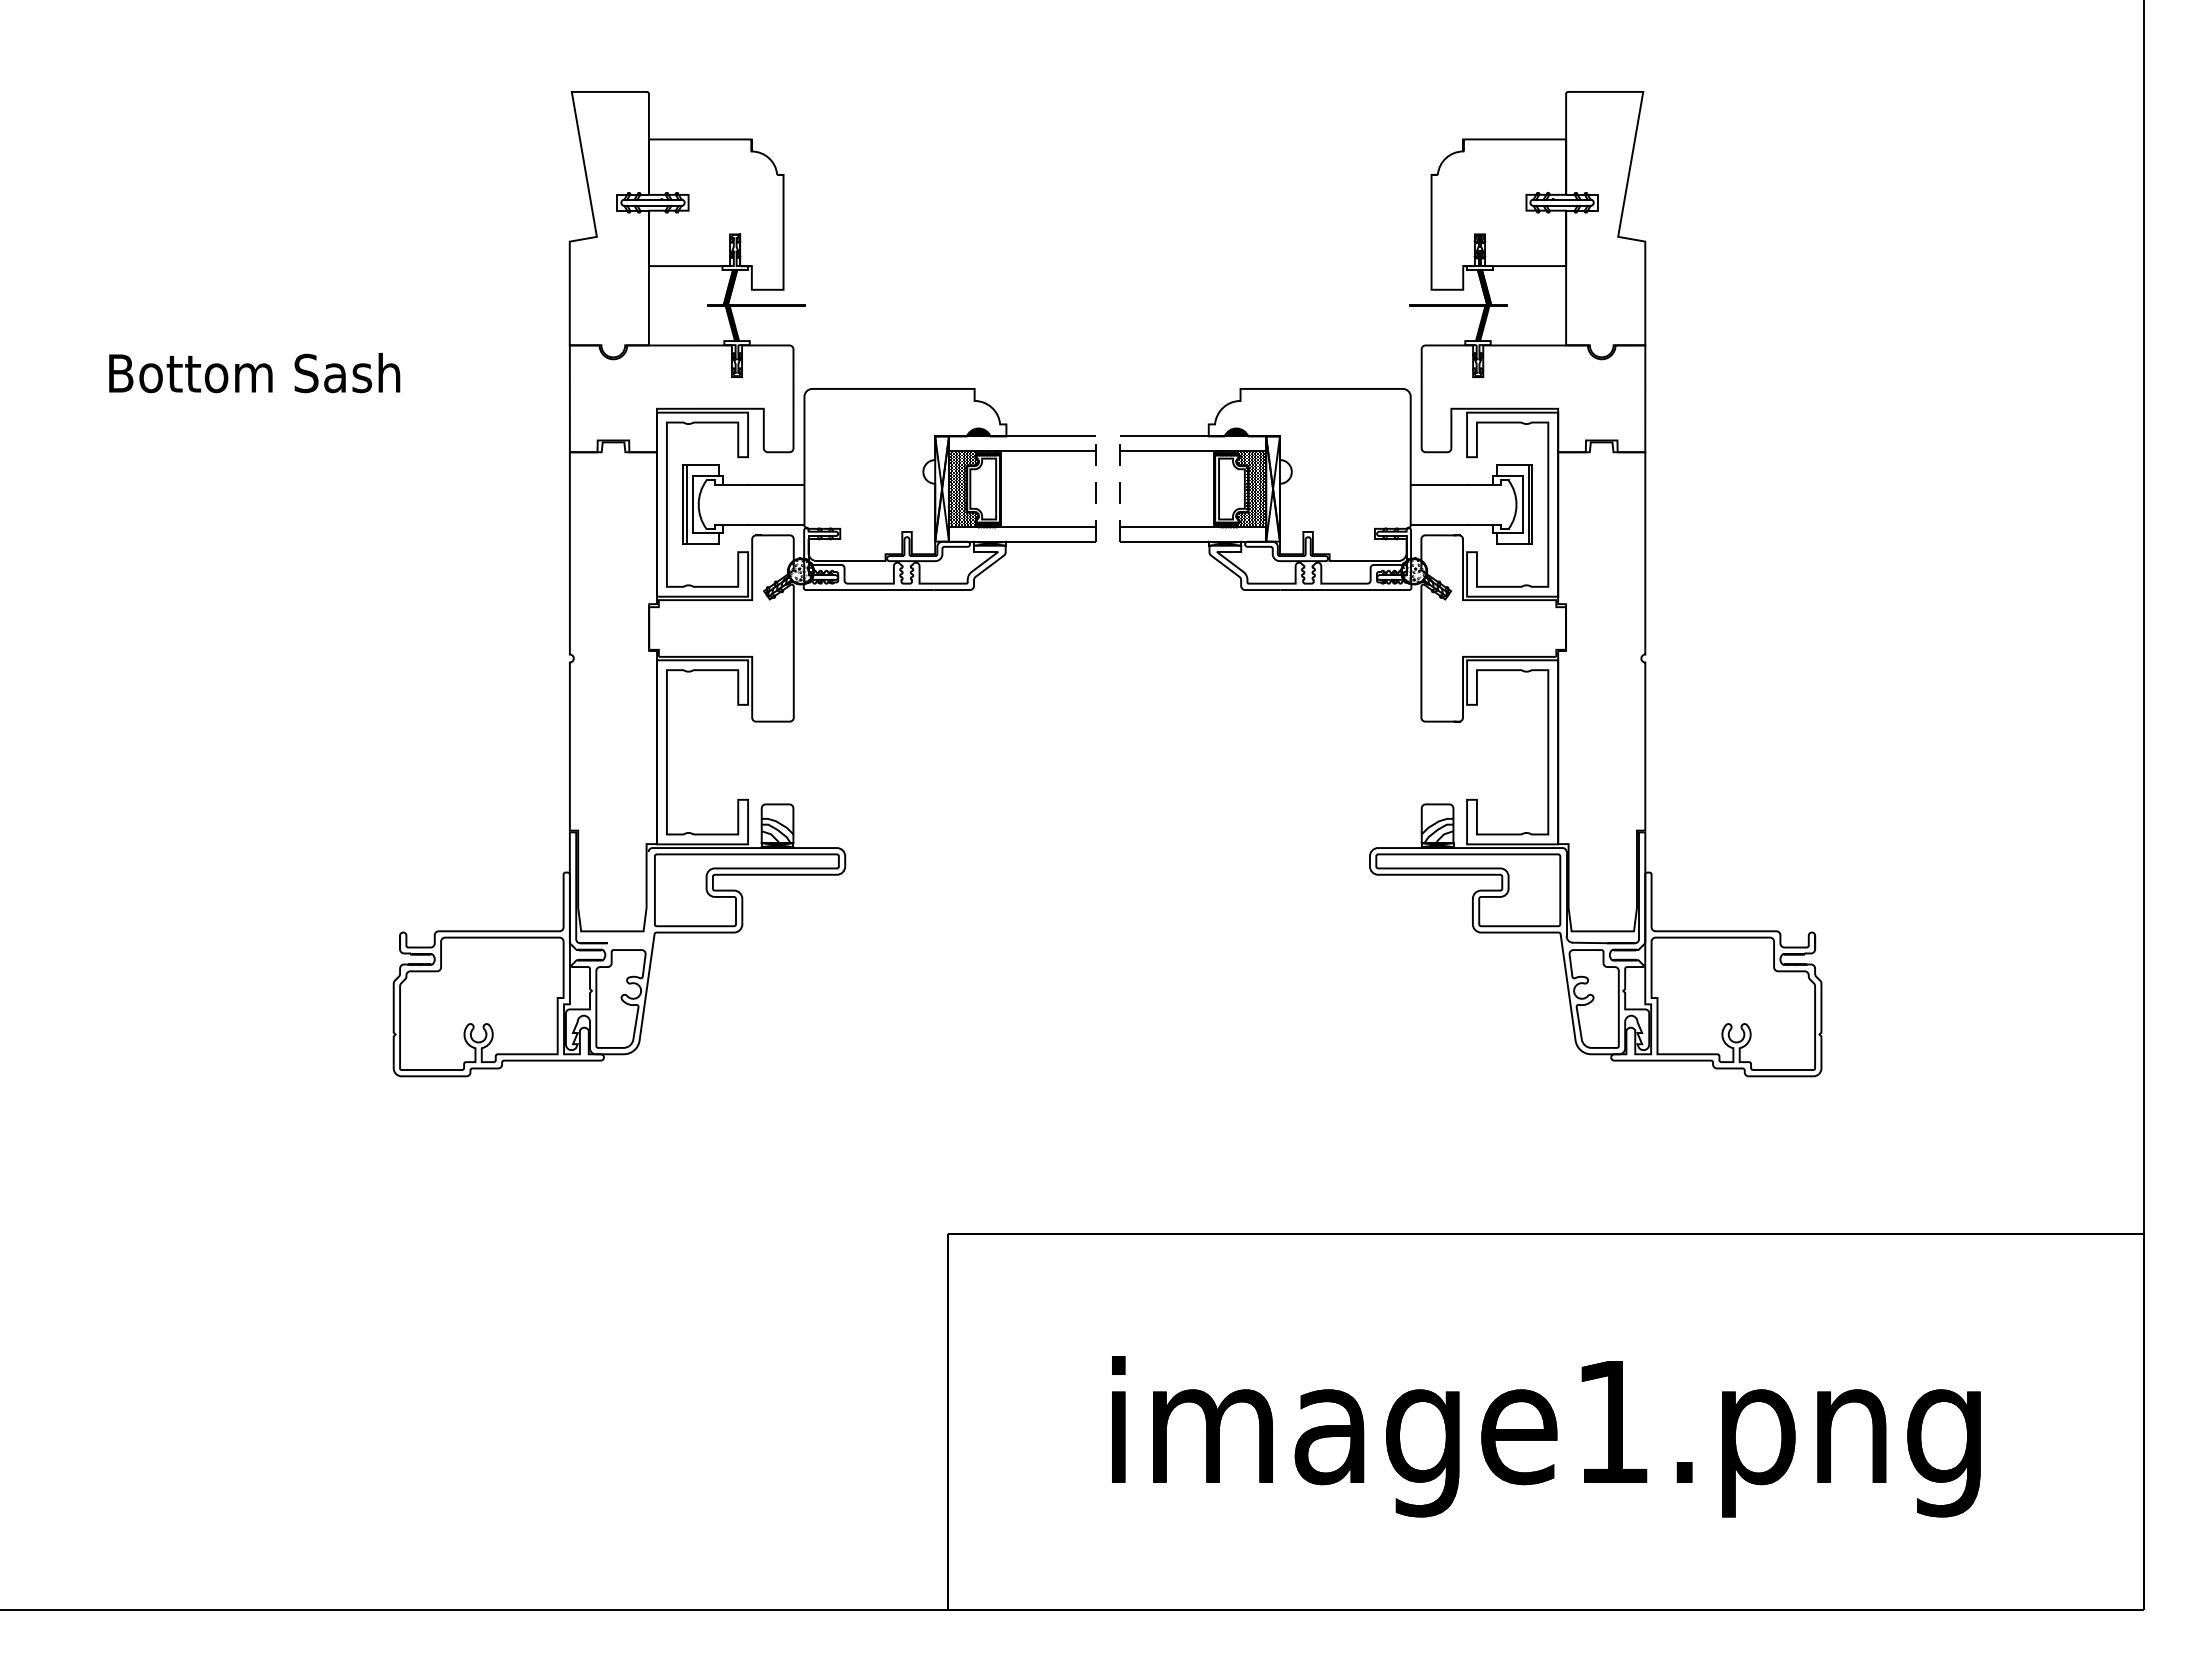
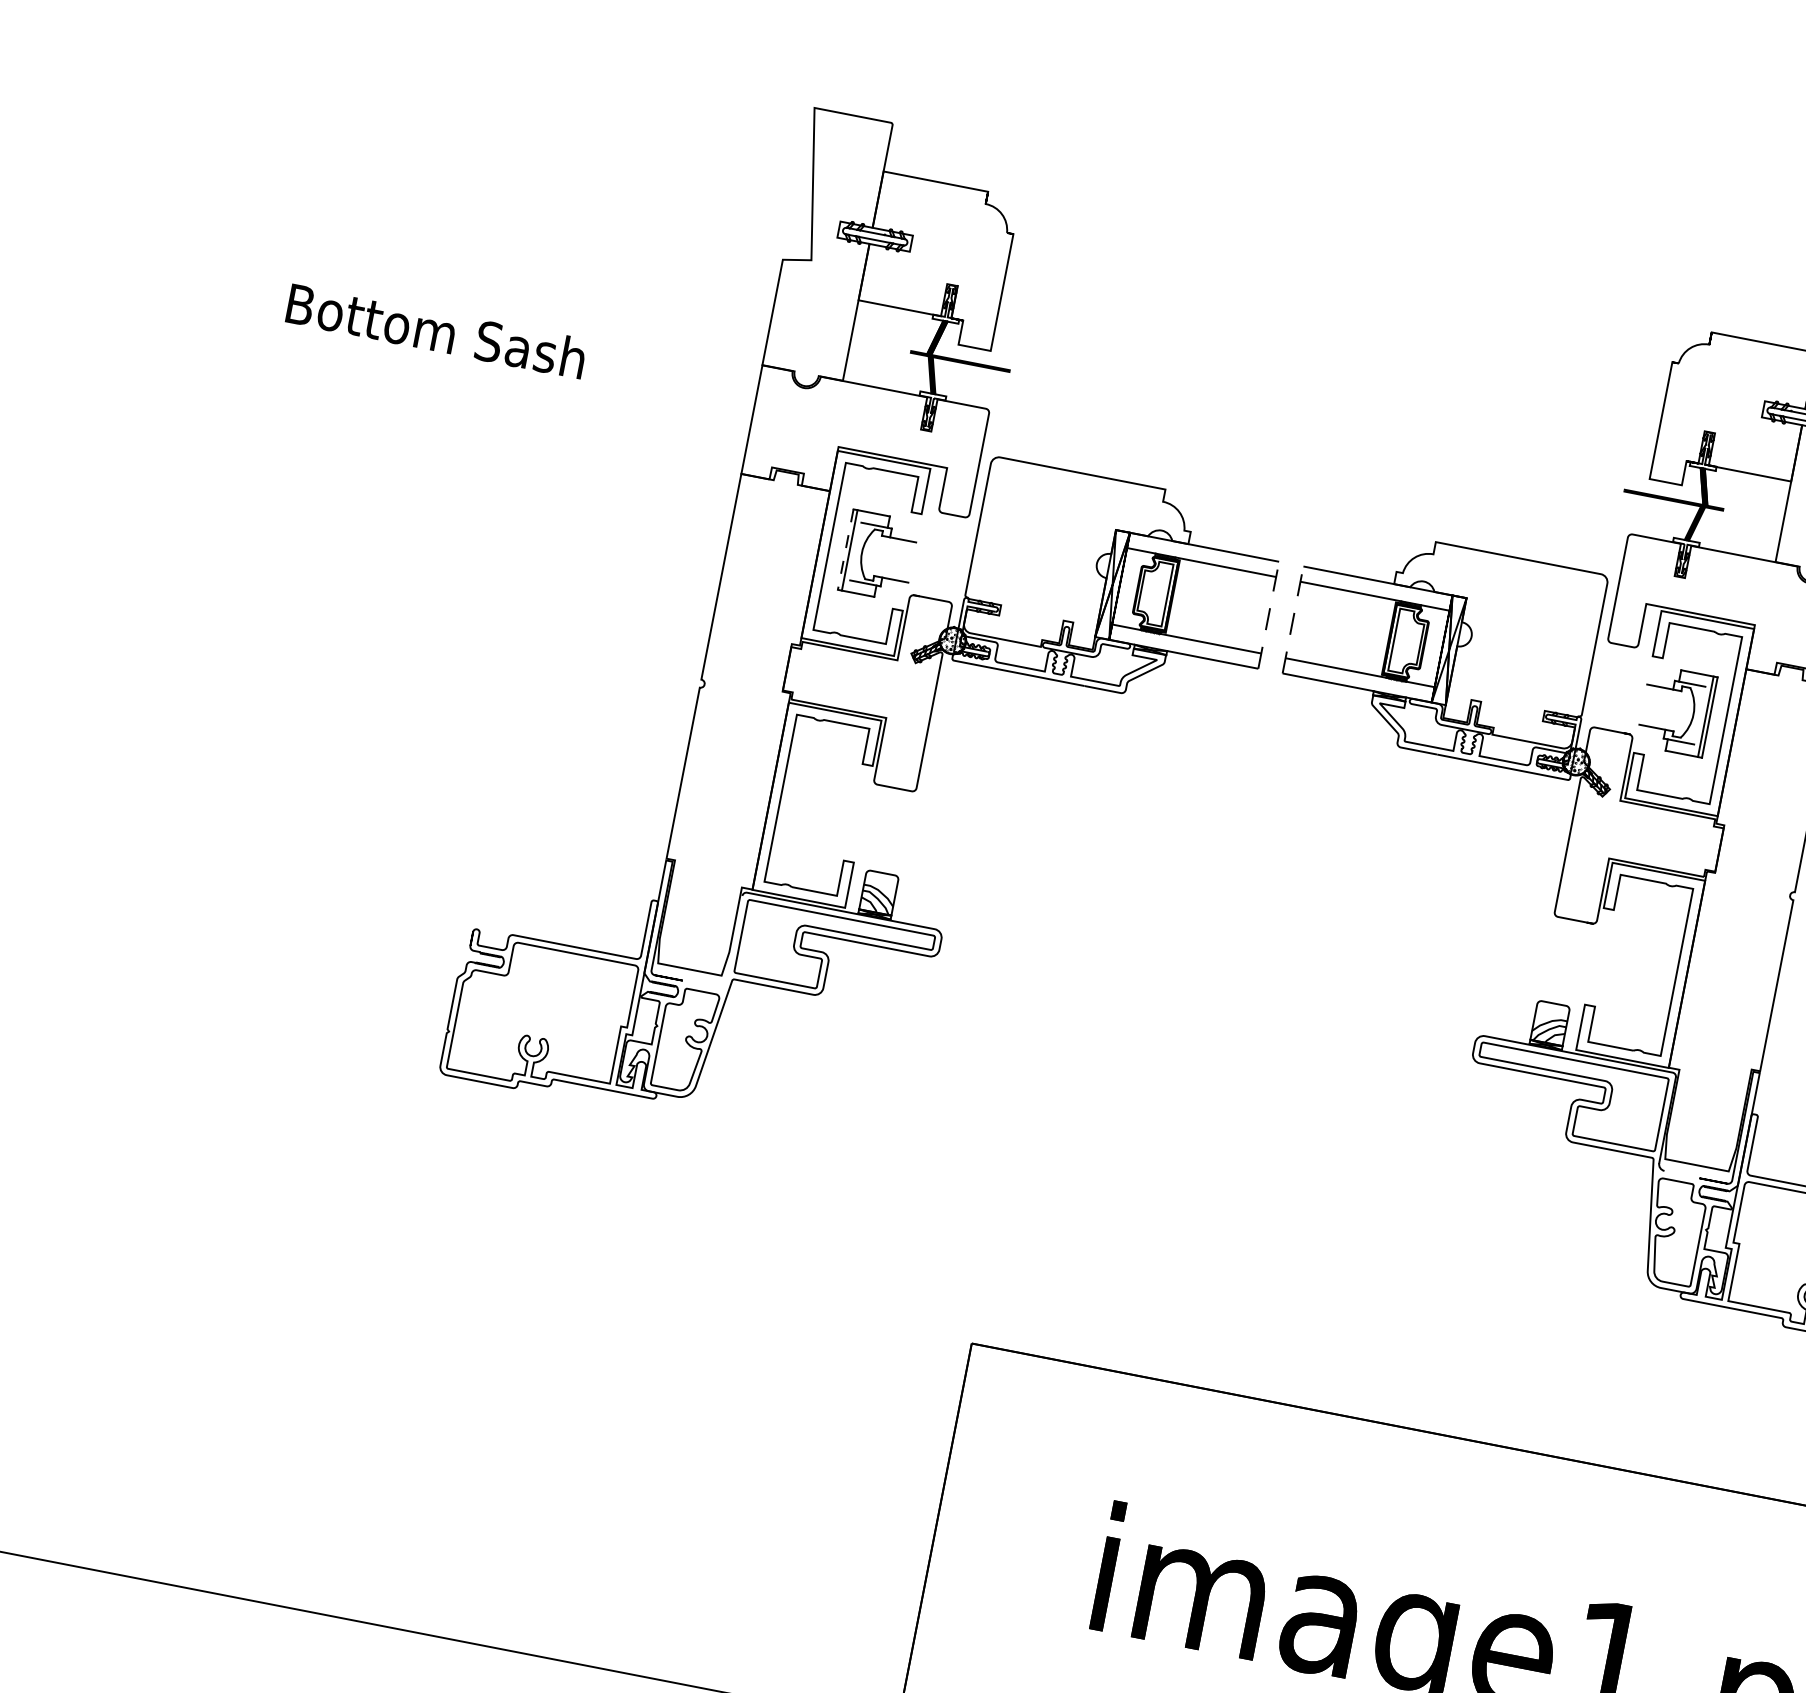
fill: (978, 432) -> (1160, 534), removed
fill: (1236, 432) -> (1423, 585), removed
line: (776, 484) -> (945, 547), removed
line: (1438, 484) -> (1618, 678), removed
hatch: (963, 488) -> (1134, 588), removed
hatch: (1251, 488) -> (1427, 645), removed
line: (682, 504) -> (845, 549), solid -> dashed
line: (692, 504) -> (855, 551), removed
line: (1522, 504) -> (1699, 715), removed
line: (776, 524) -> (937, 588), removed
line: (1438, 524) -> (1610, 719), removed
line: (1590, 942) -> (1682, 1174), removed

